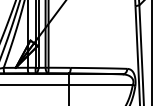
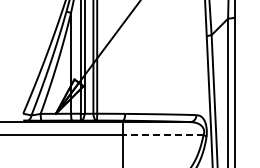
line: (100, 84) -> (162, 134), solid -> dashed

